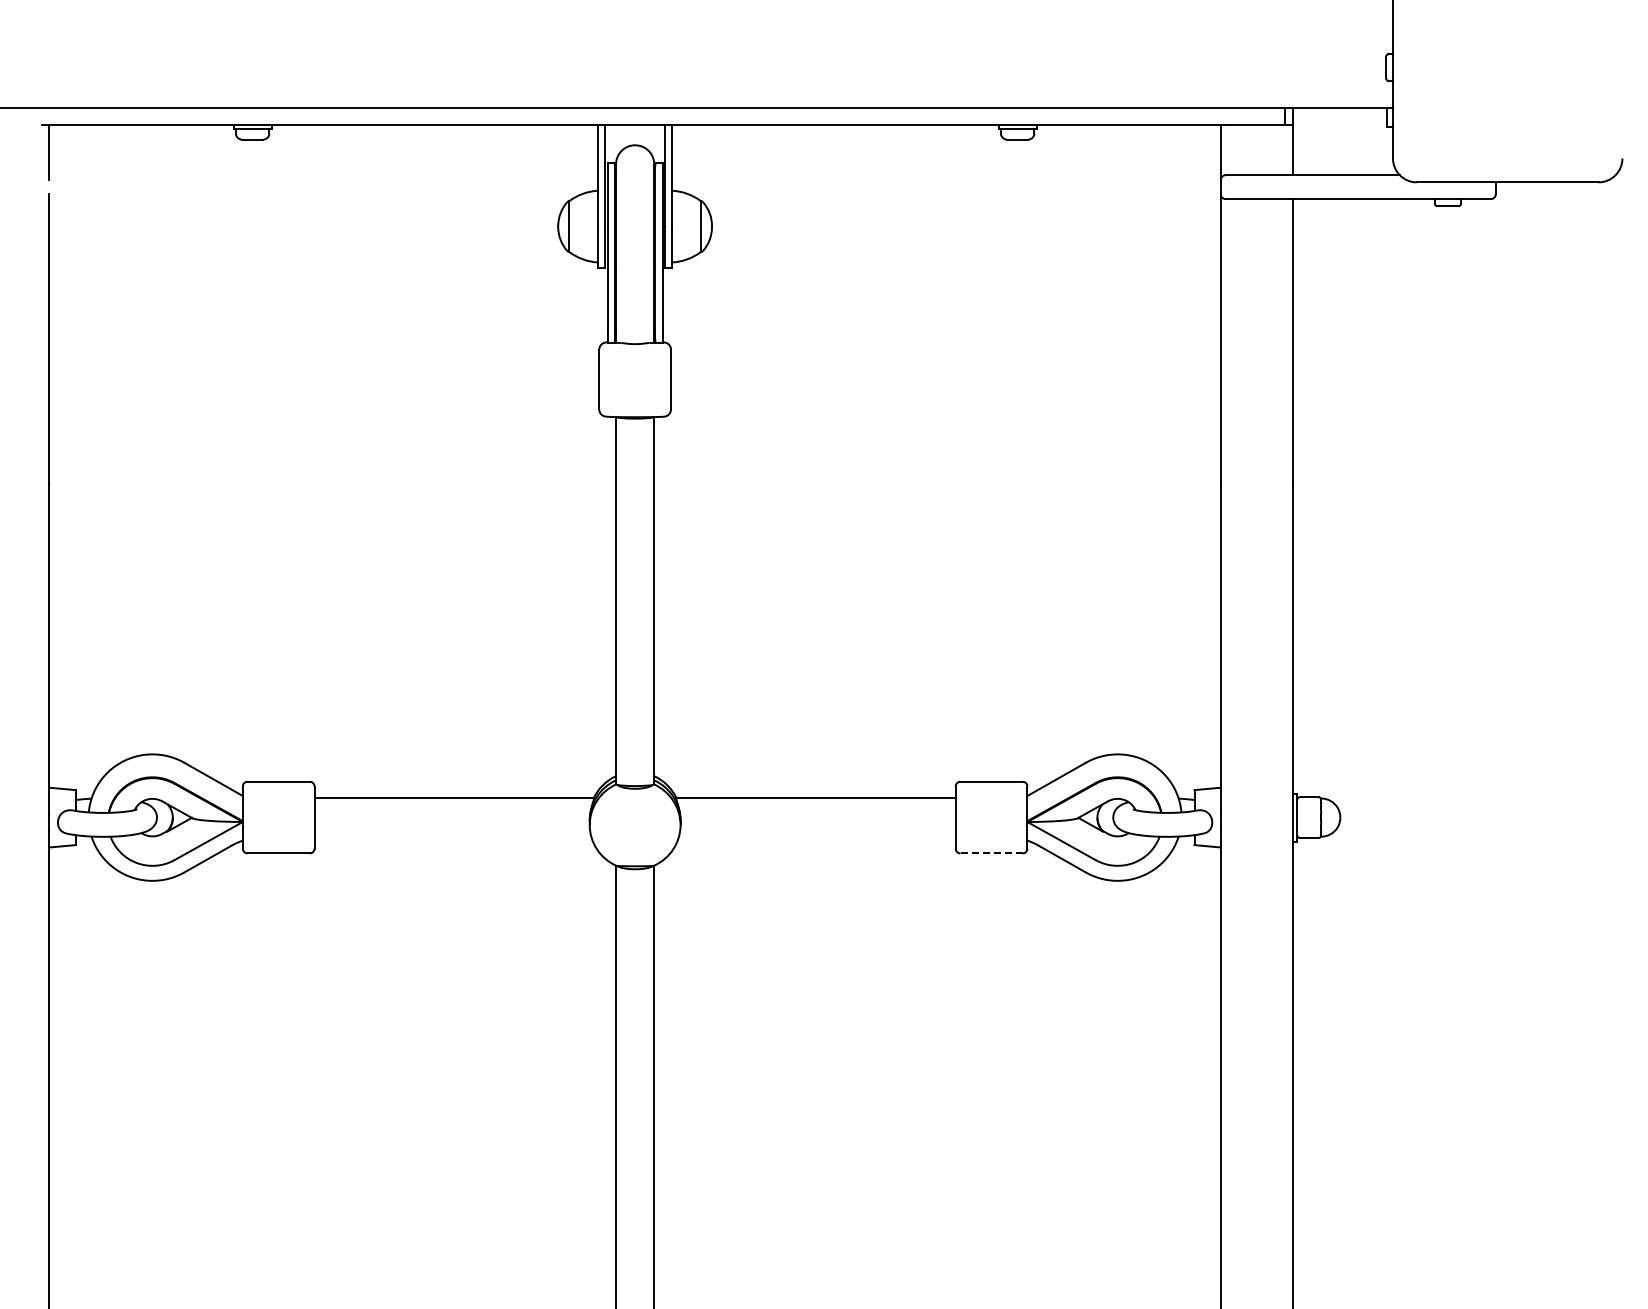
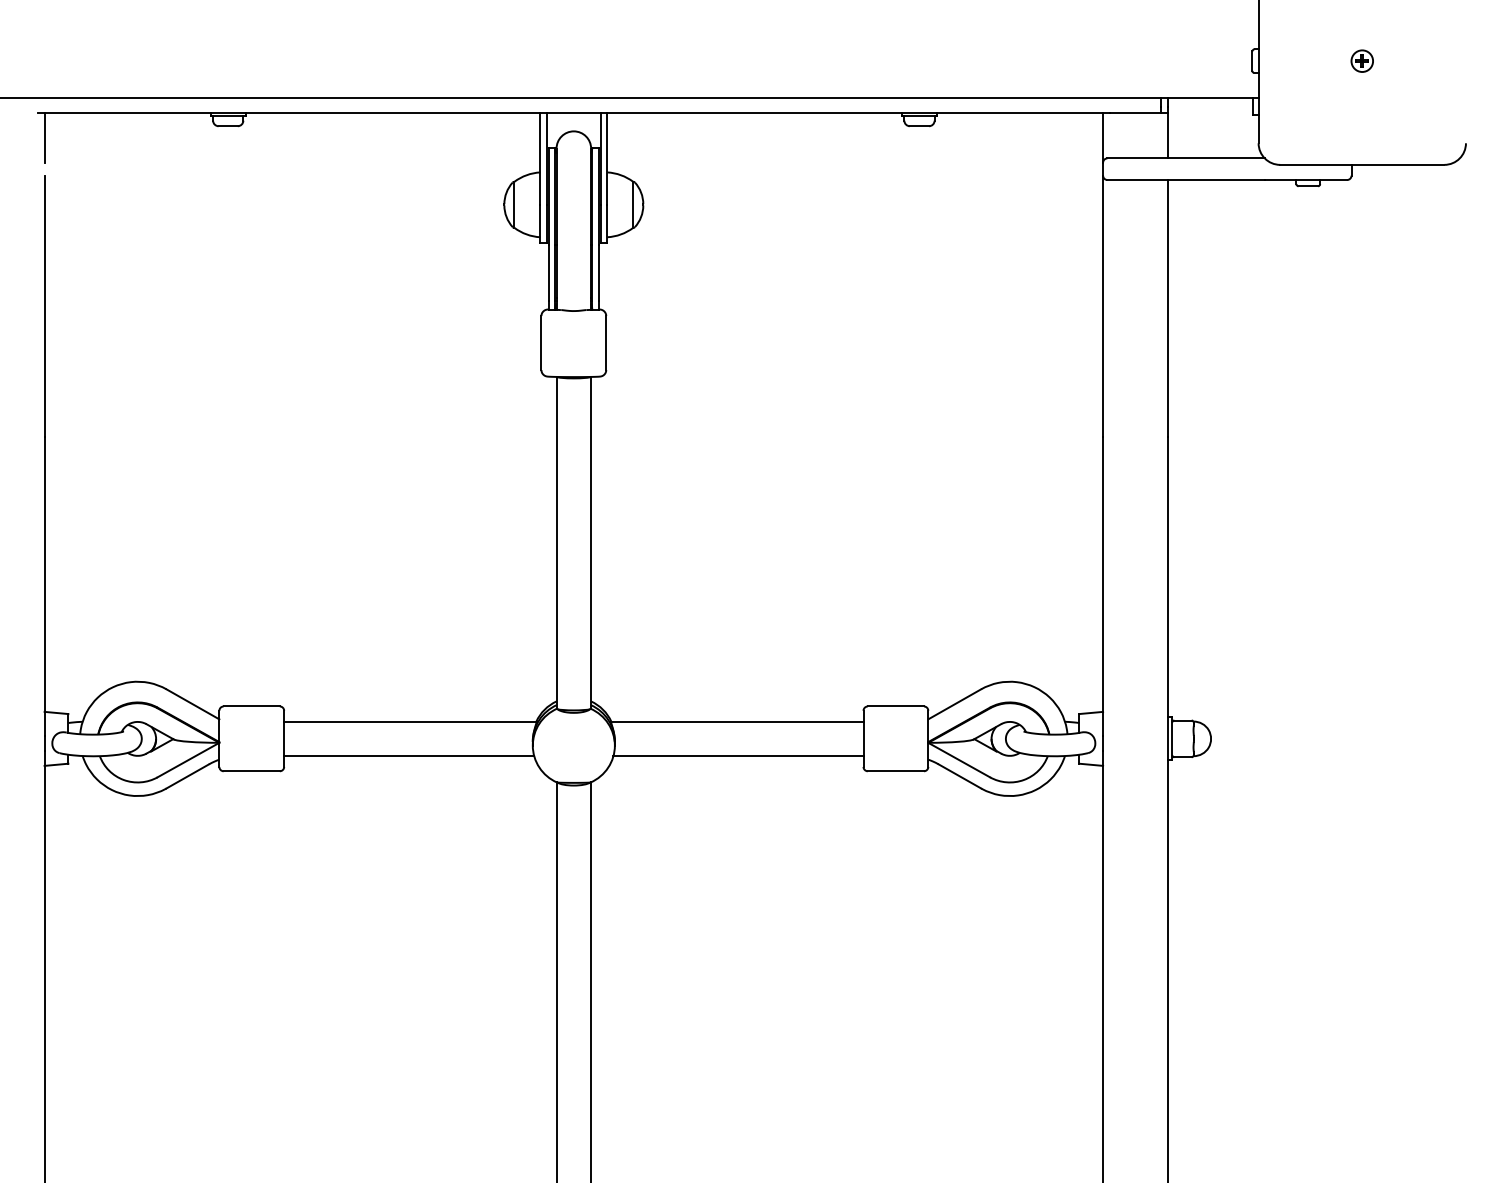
part: (1507, 67) -> (1362, 61), added
line: (452, 836) -> (408, 755), added
line: (816, 836) -> (737, 755), added
line: (991, 853) -> (895, 771), dashed -> solid

